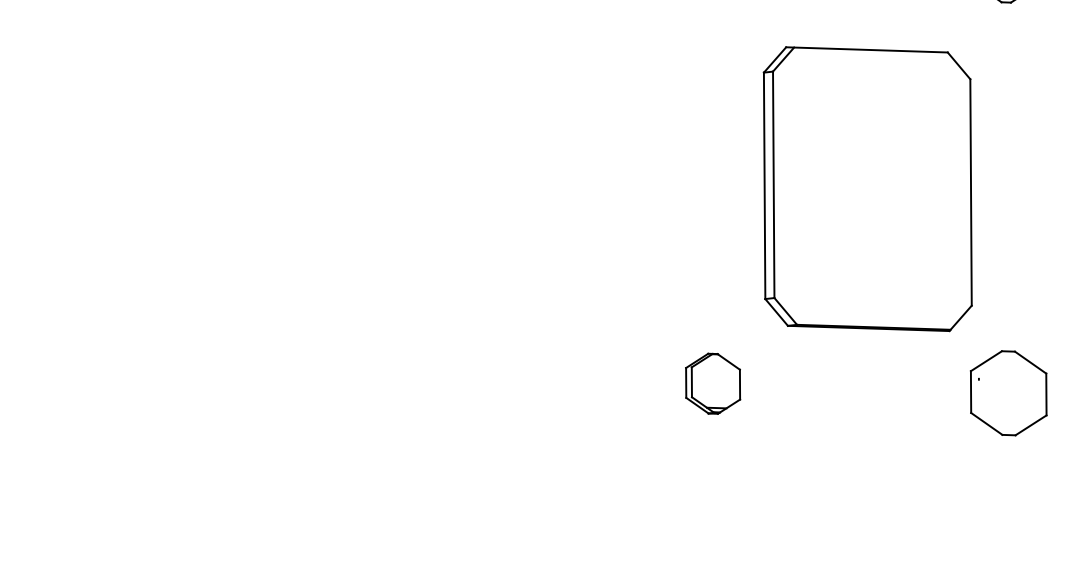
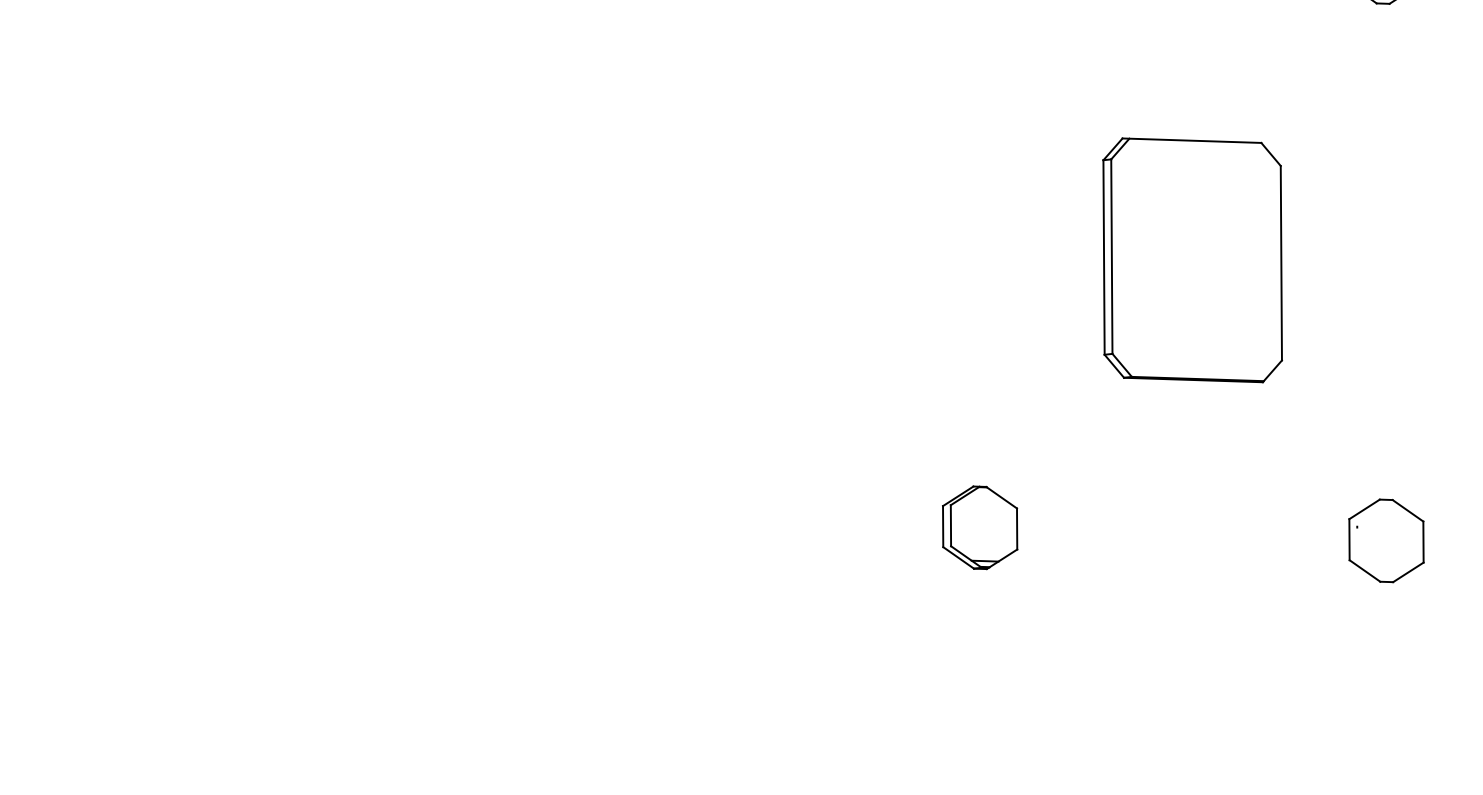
part: (867, 189) -> (1192, 260), size x0.62
part: (1008, 393) -> (1386, 540), size x0.71

